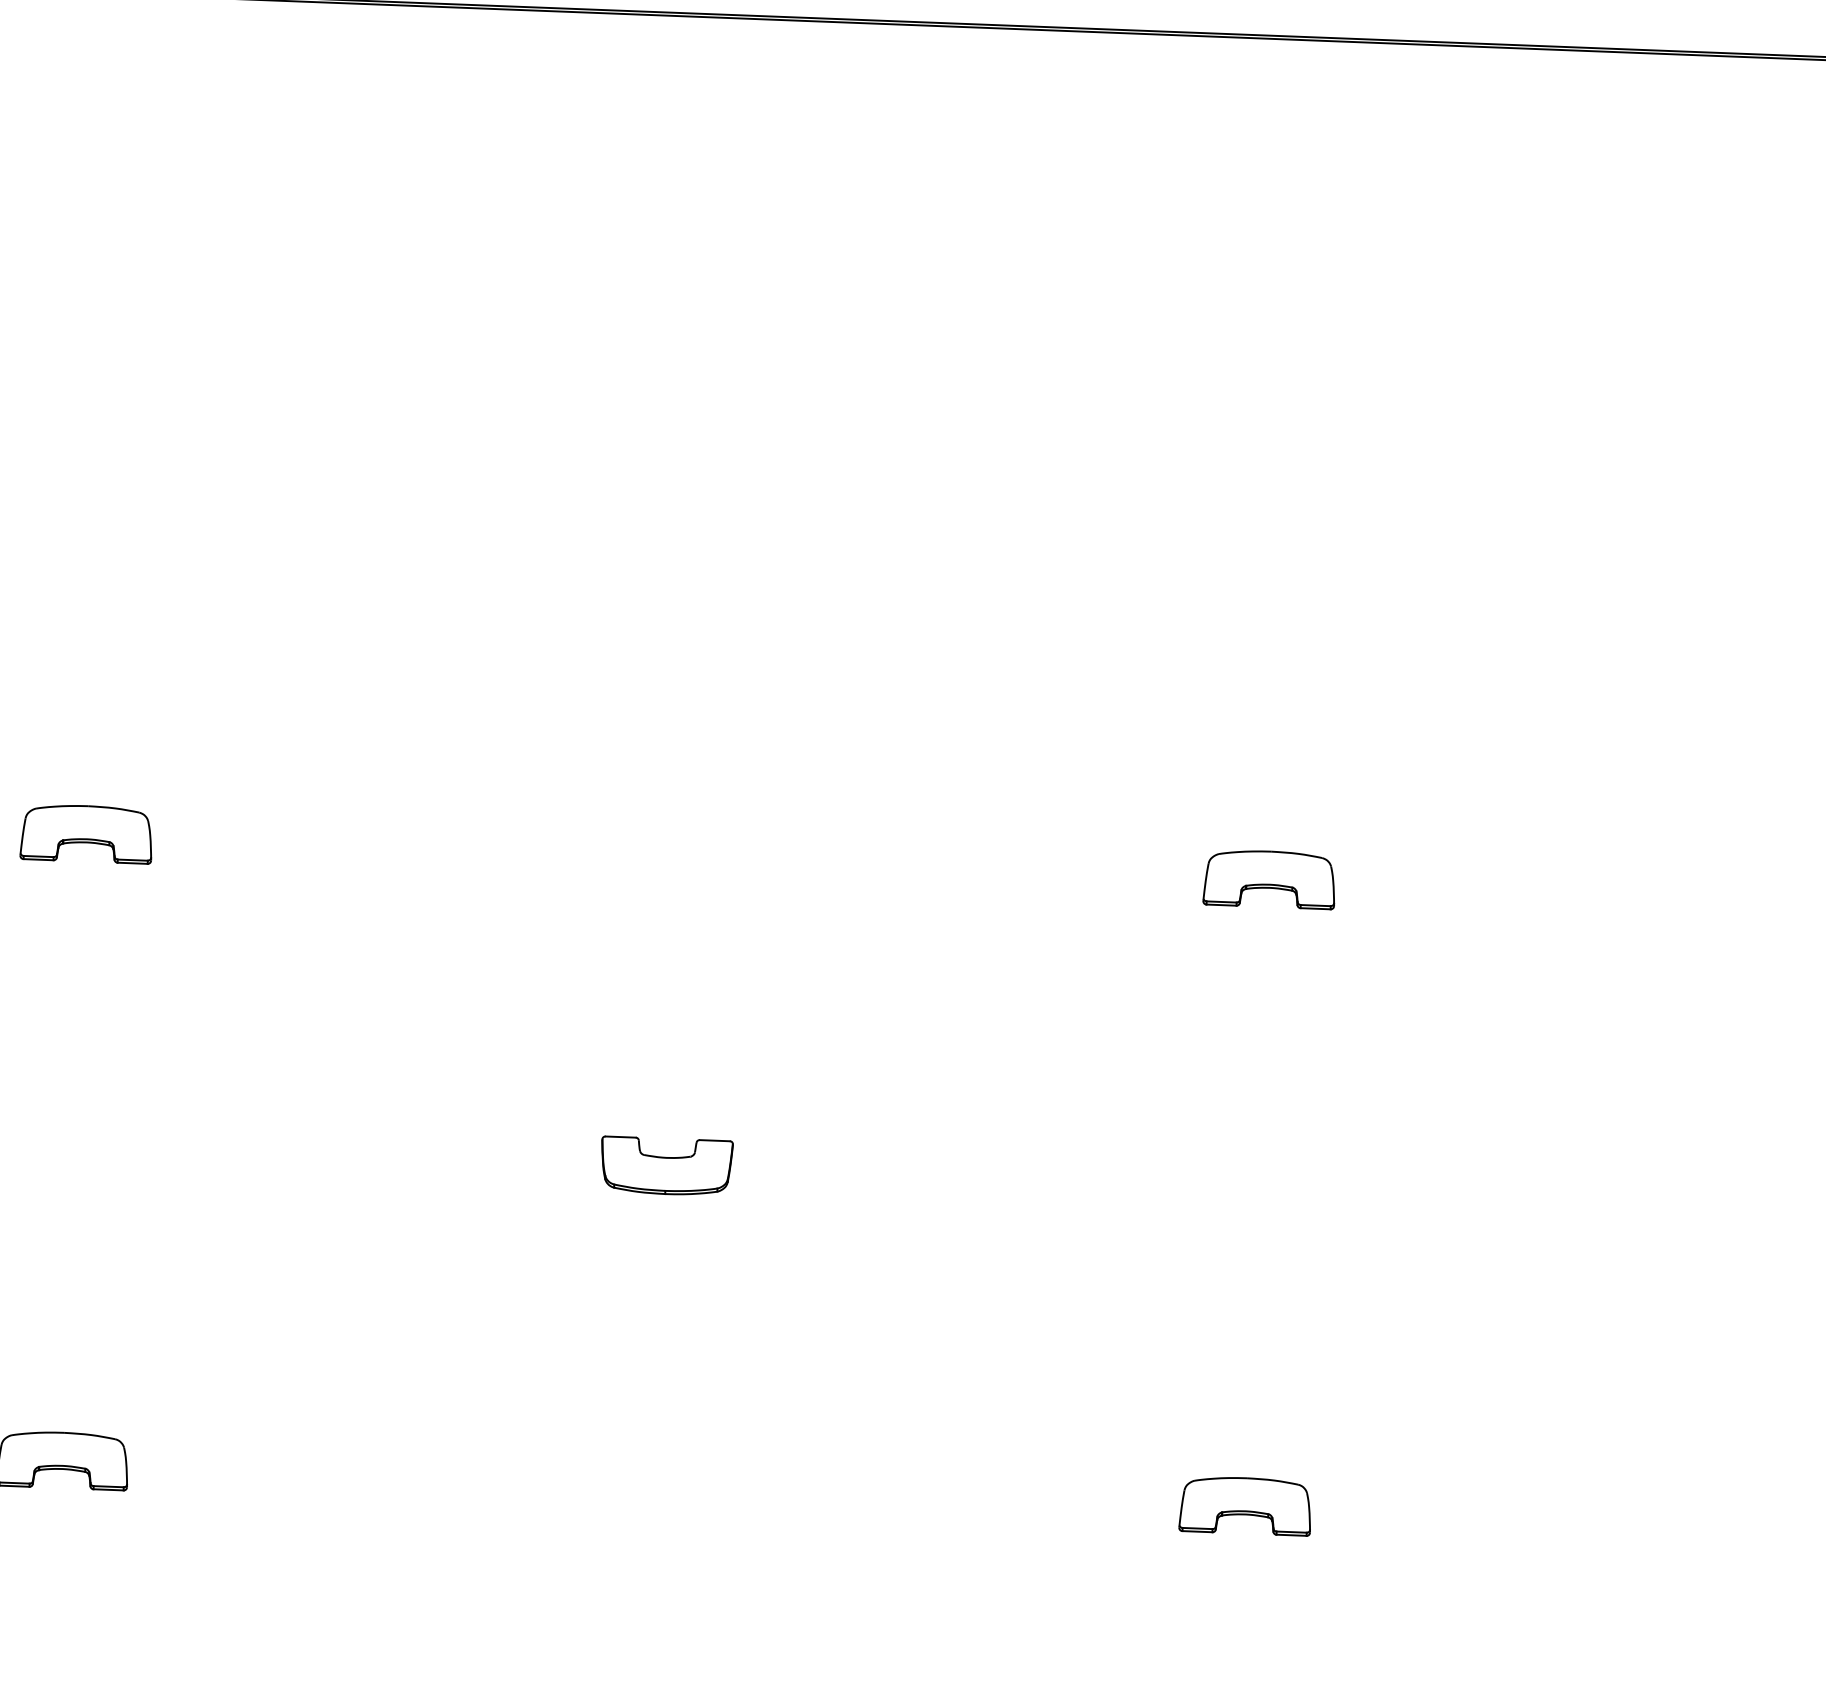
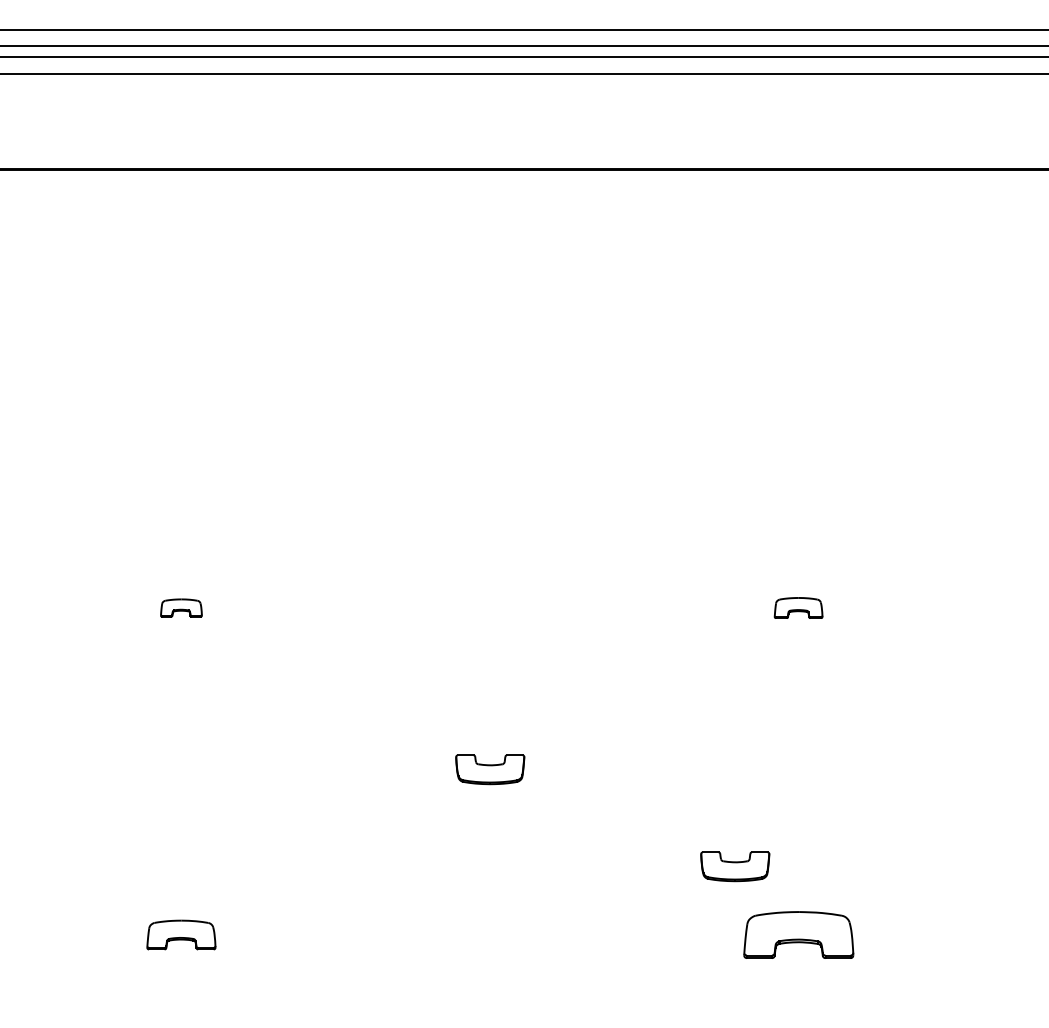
part: (86, 832) -> (181, 607), size x0.6
part: (1269, 878) -> (798, 607), size x0.7
part: (1129, 1369) -> (735, 866), added
part: (1245, 1504) -> (798, 934), size x1.6

